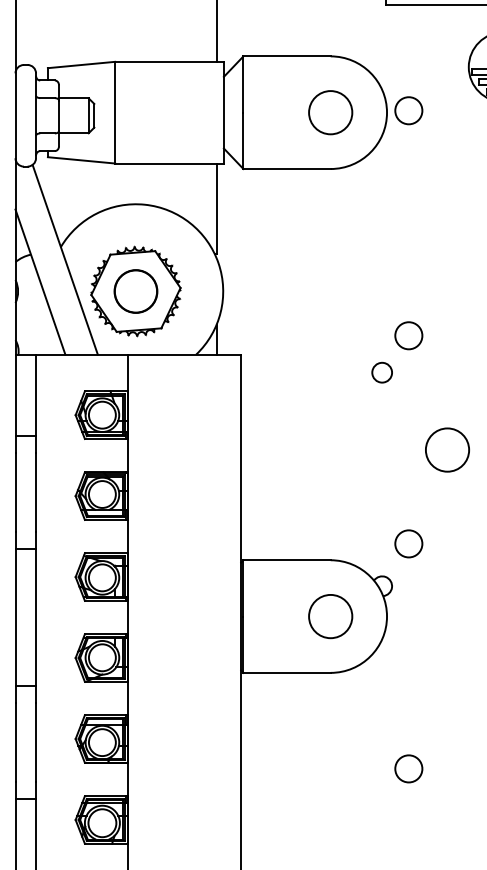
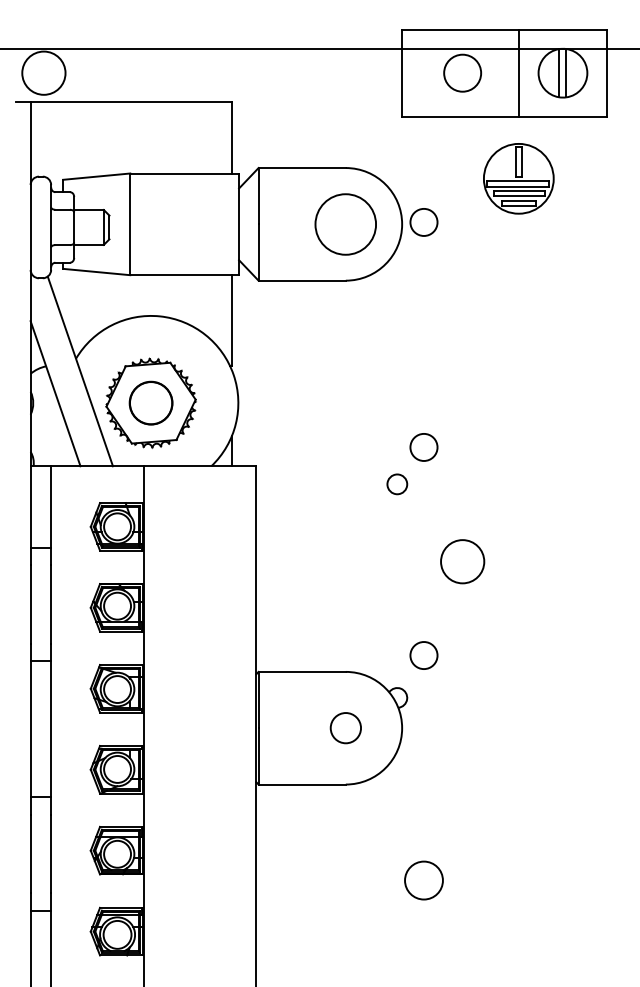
circle: (330, 111) -> (345, 223), size x1.4
circle: (330, 615) -> (345, 727), size x0.7
circle: (408, 768) -> (423, 880), size x1.4

